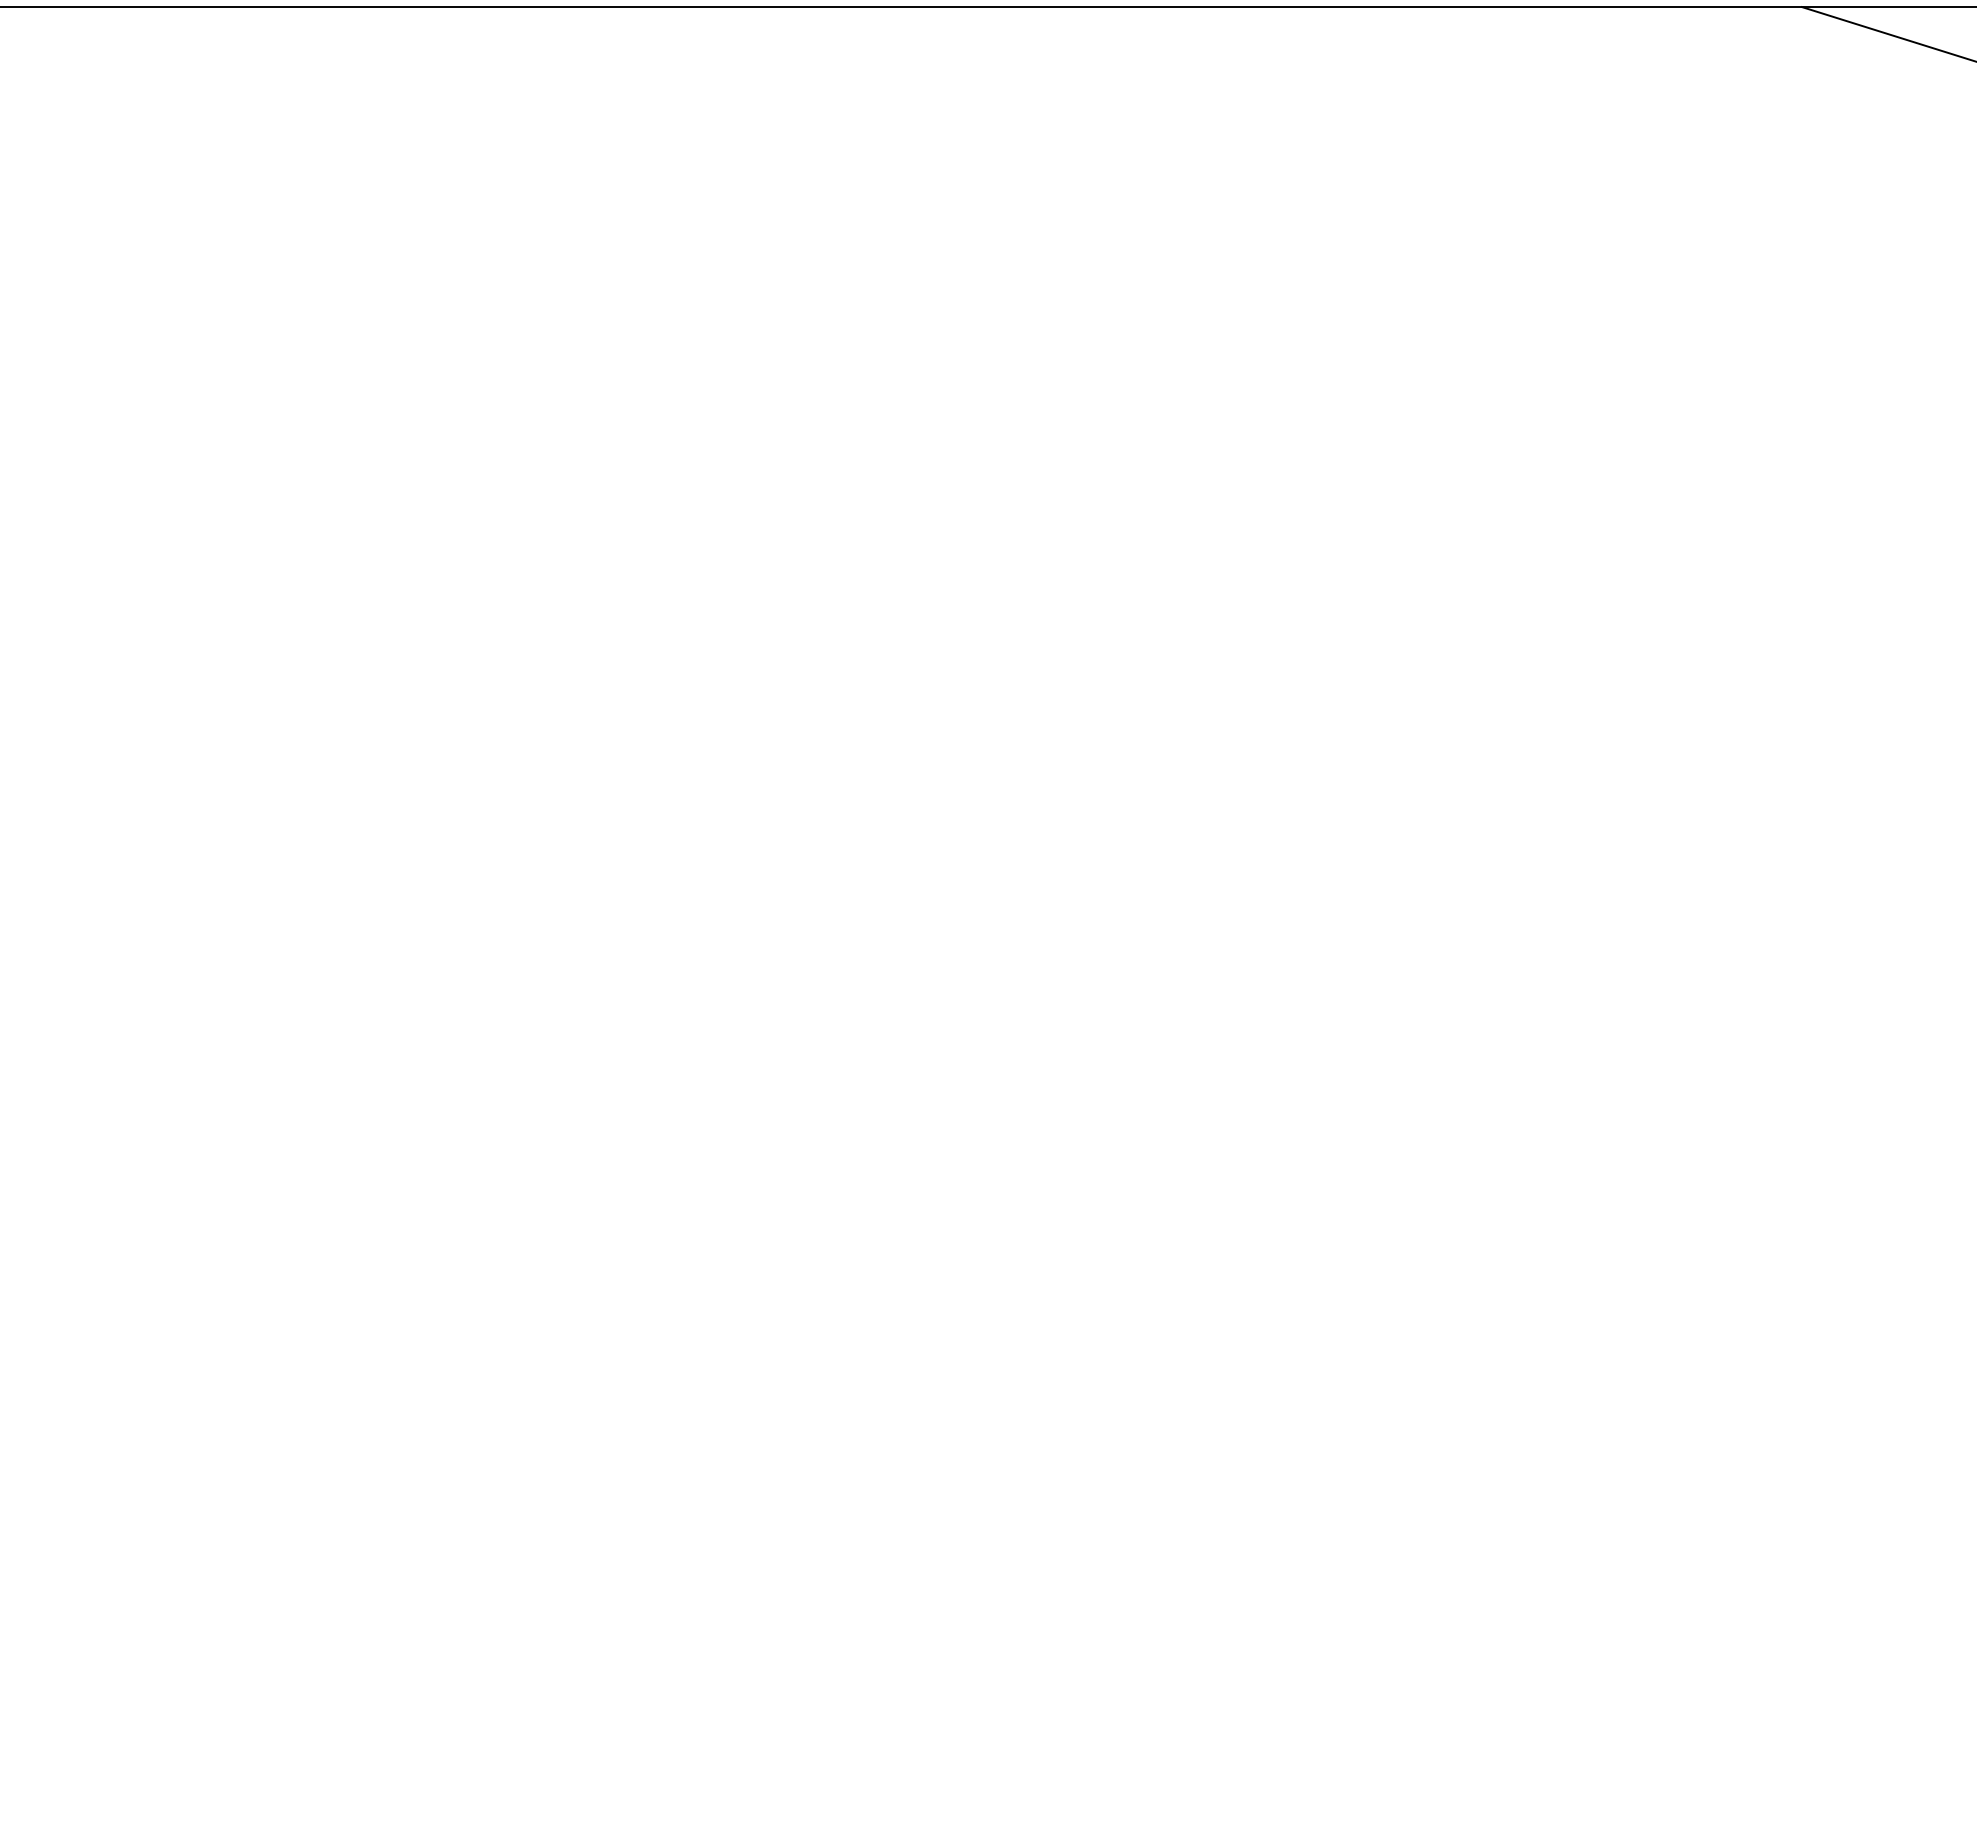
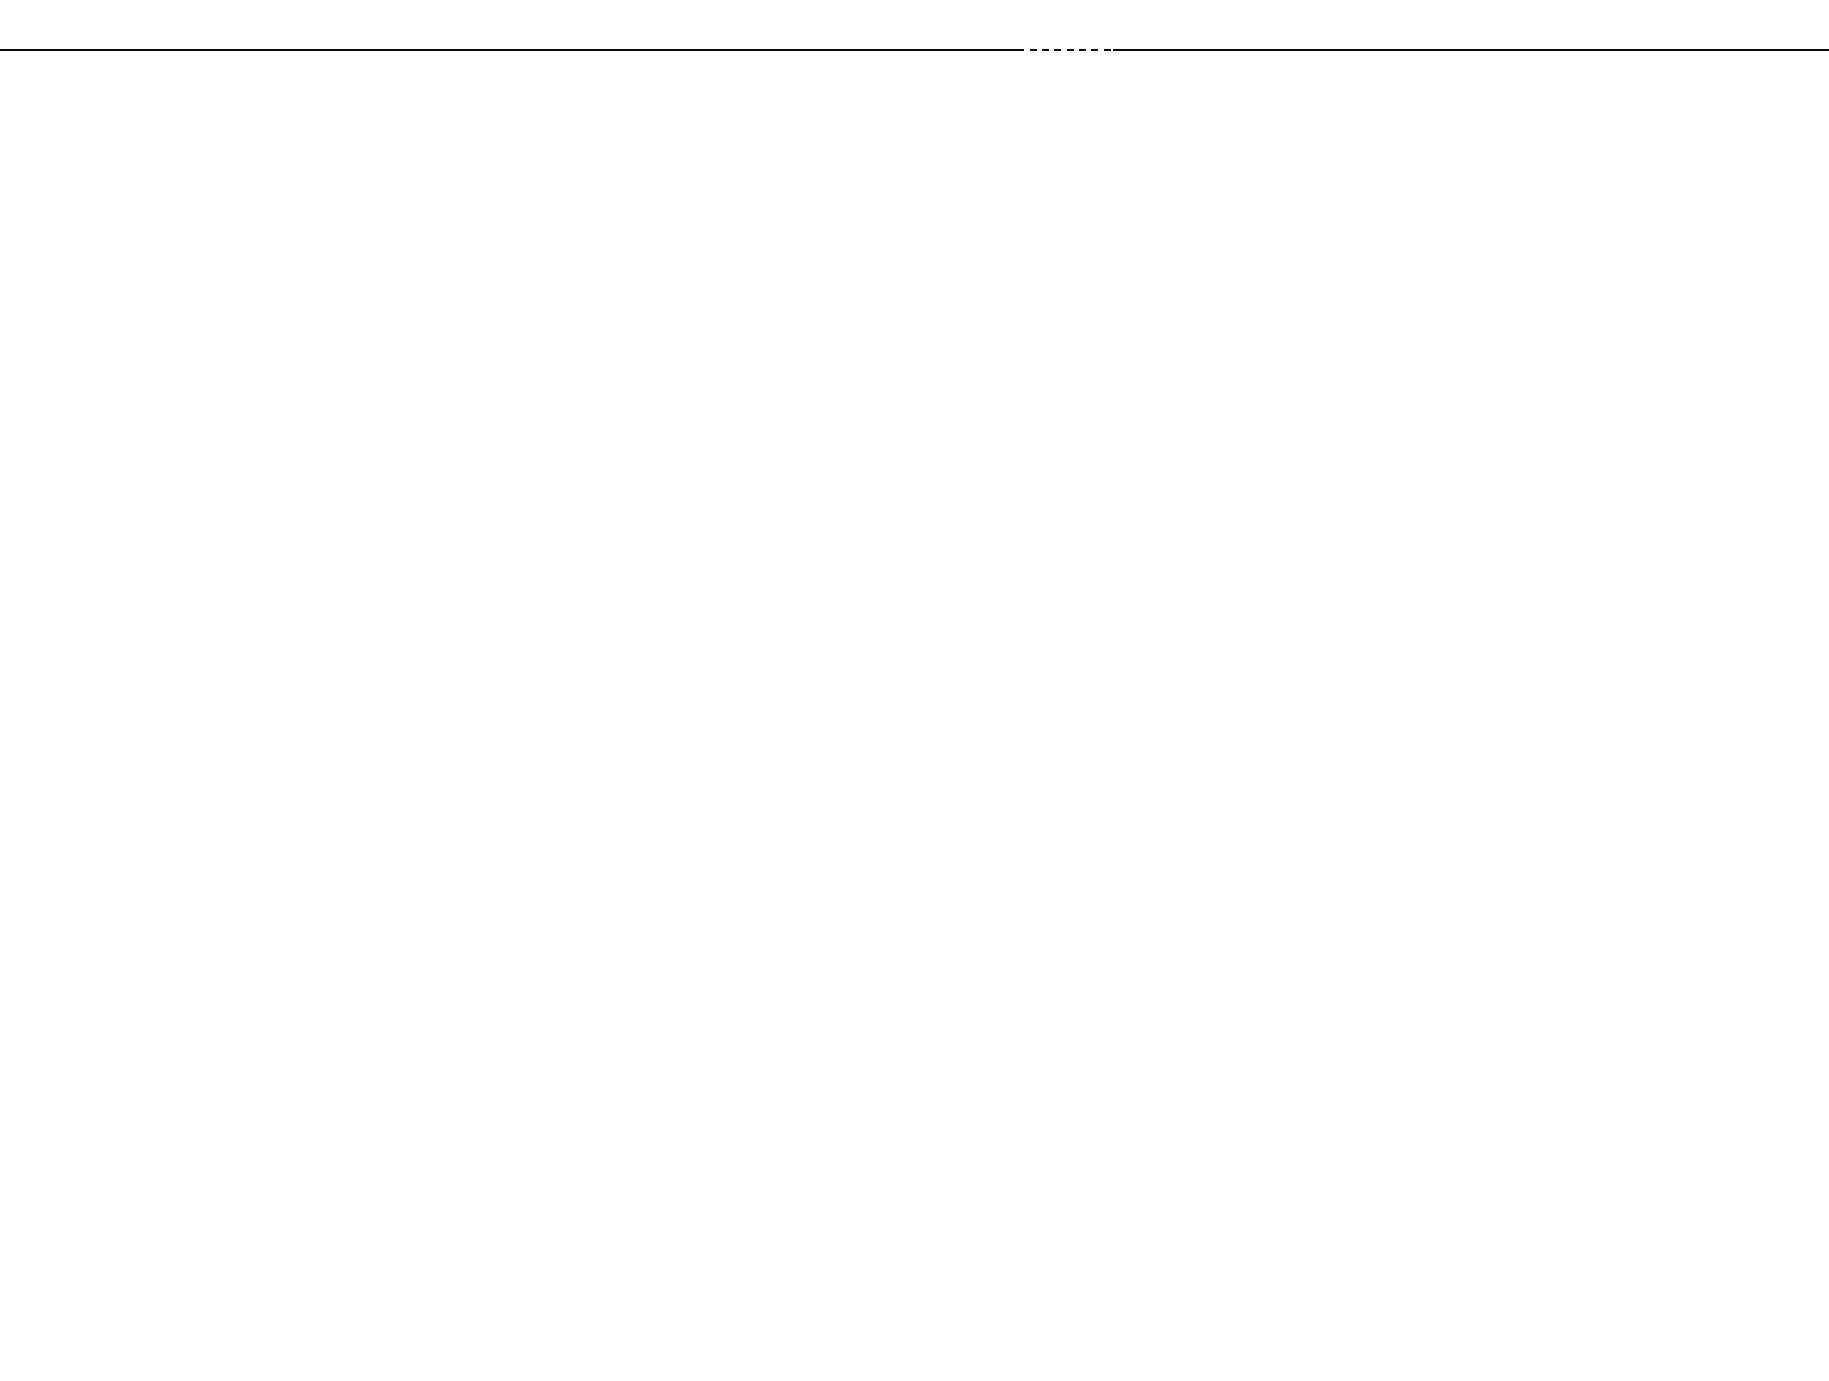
line: (919, 6) -> (1064, 49), solid -> dashed

